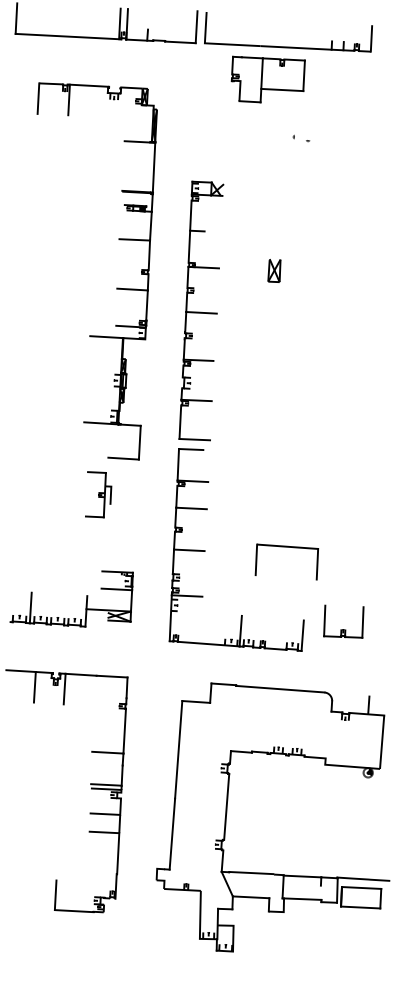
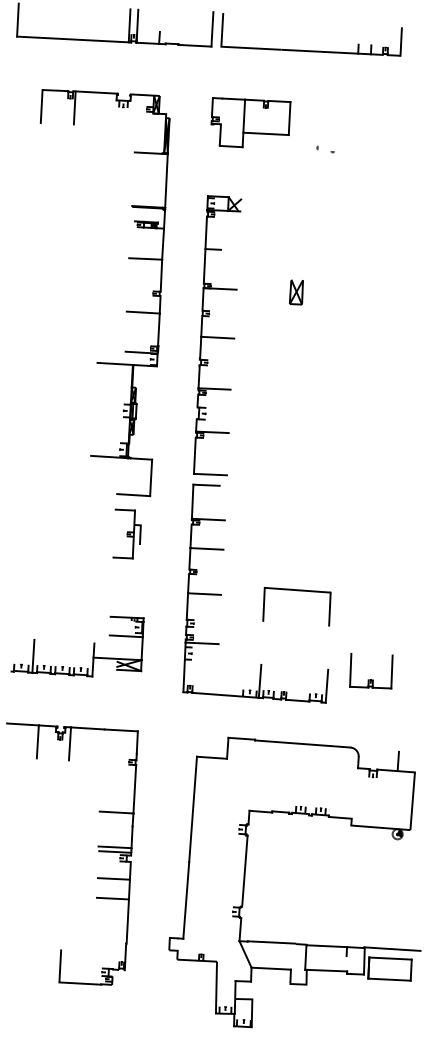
part: (267, 79) -> (250, 122), moved
part: (98, 494) -> (127, 533), moved
part: (286, 547) -> (296, 591), moved

